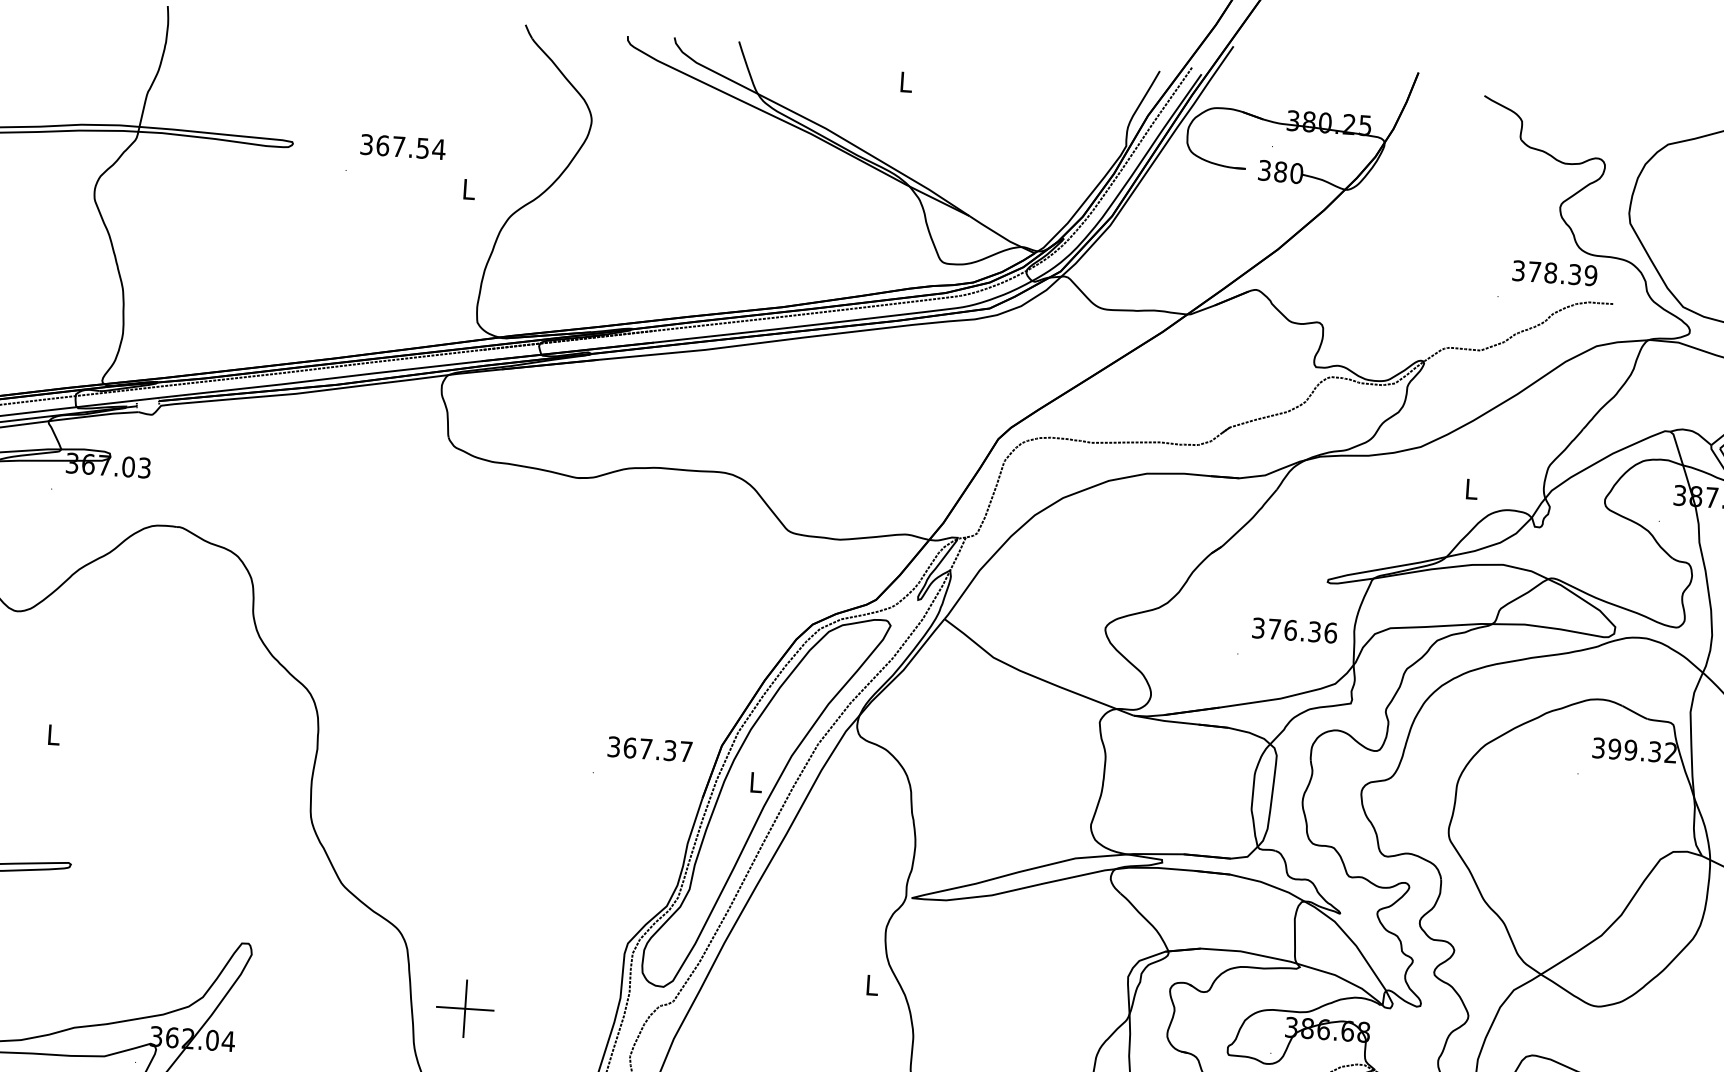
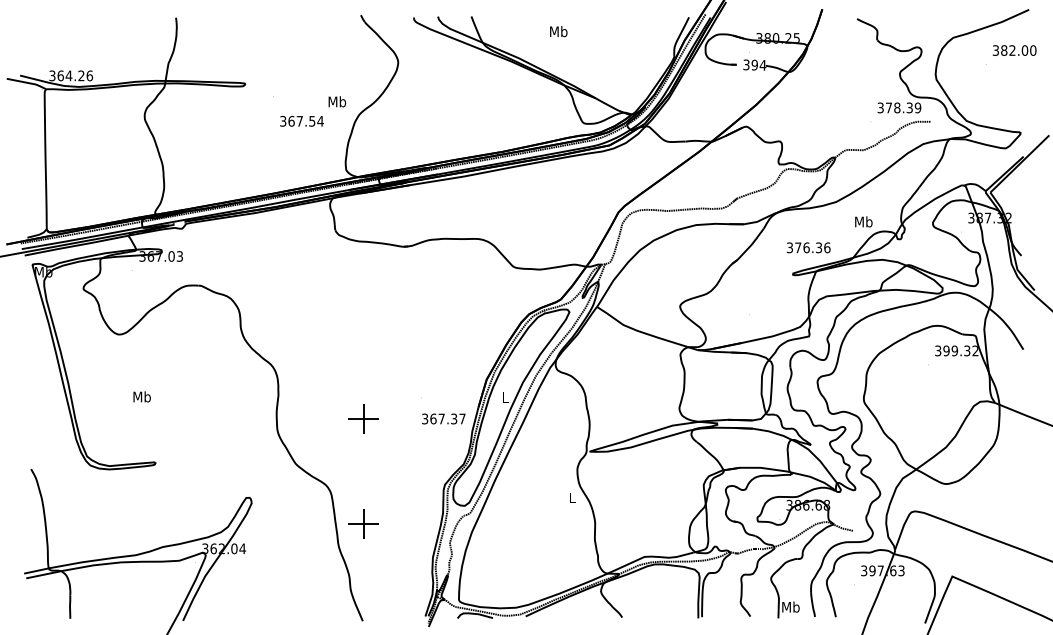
text: (905, 81) -> (558, 31), L -> Mb
text: (402, 147) -> (301, 121), moved
text: (1287, 173) -> (758, 65), 380 -> 394
text: (469, 188) -> (337, 101), L -> Mb
text: (1470, 488) -> (863, 221), L -> Mb
text: (1294, 629) -> (808, 247), moved
text: (52, 733) -> (141, 396), L -> Mb
text: (649, 748) -> (443, 418), moved
part: (478, 804) -> (363, 418), added

